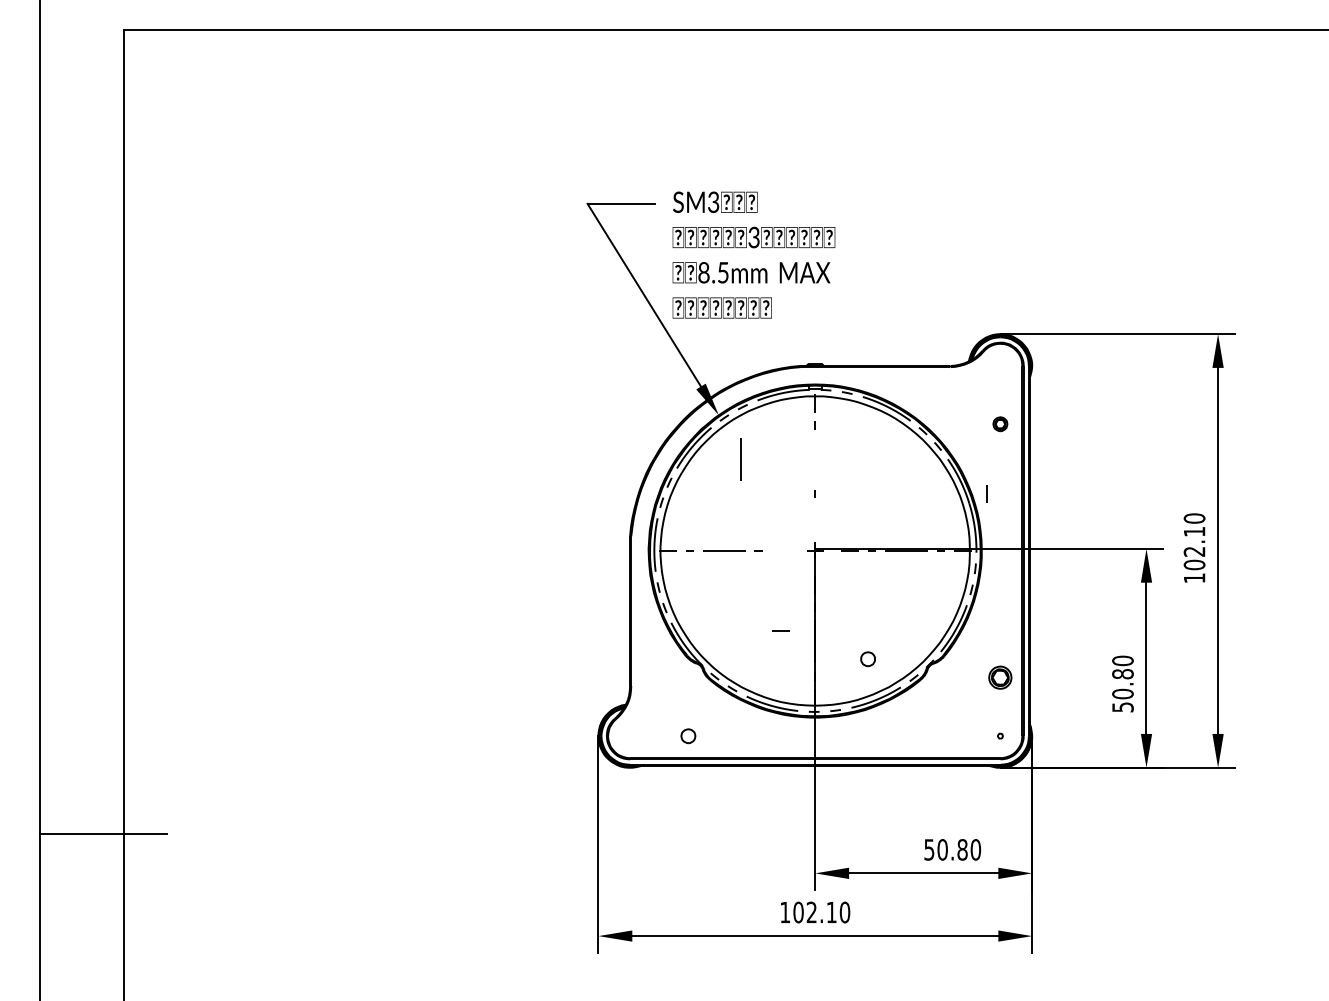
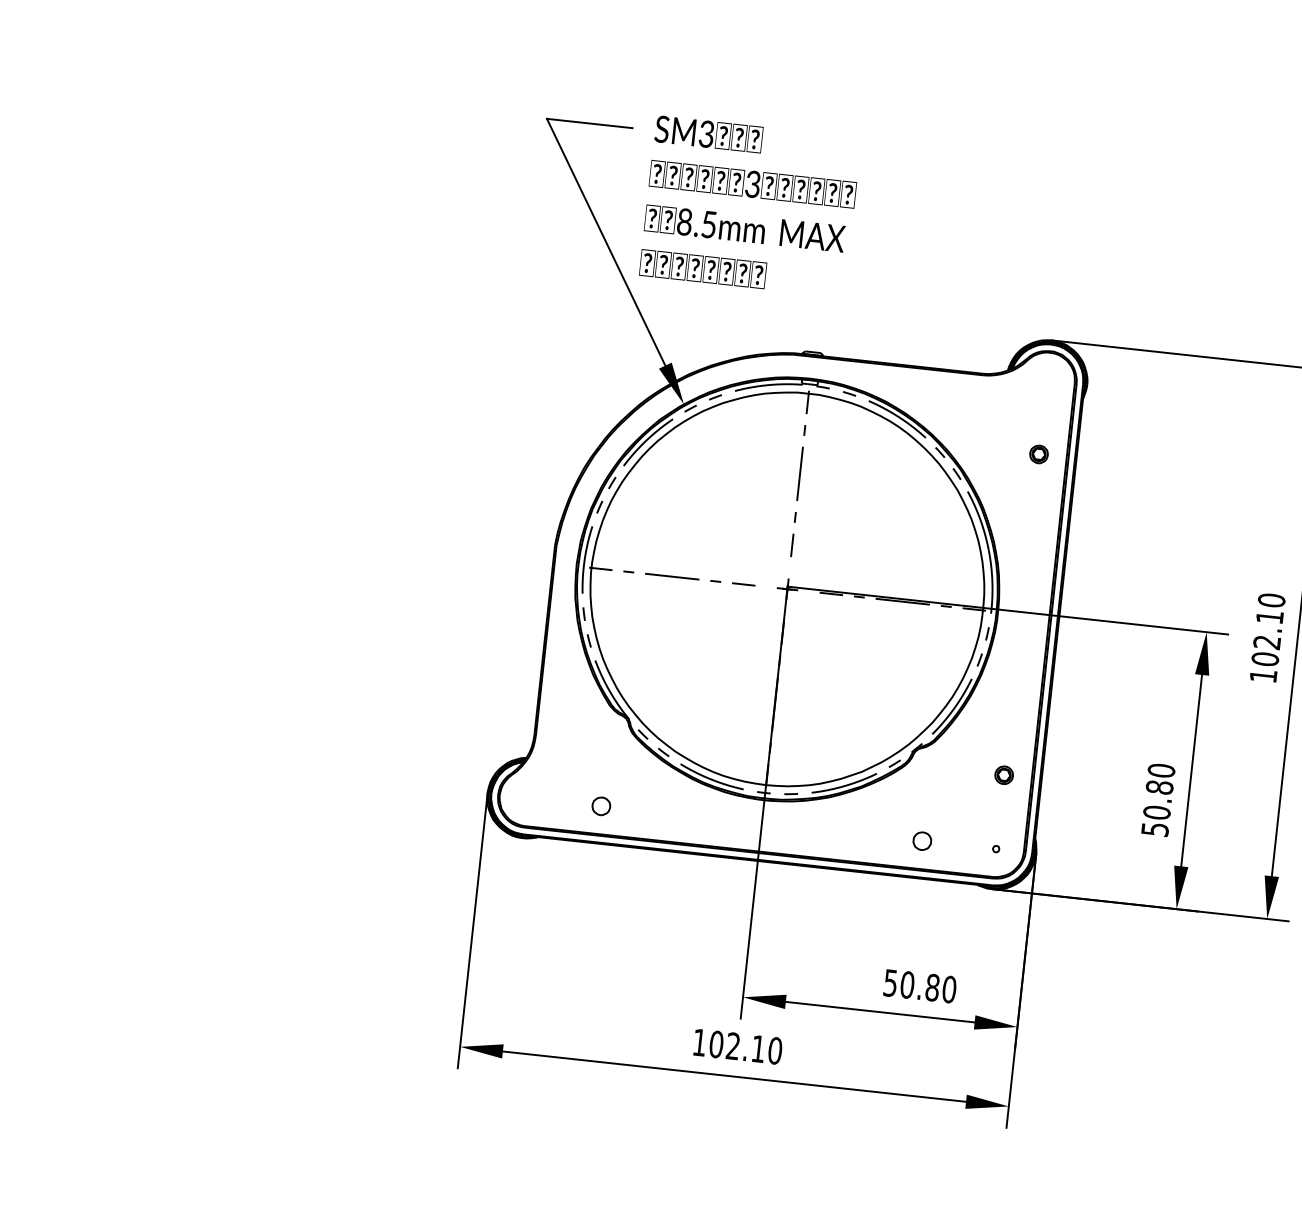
line: (740, 459) -> (798, 473), moved
line: (986, 493) -> (791, 544), moved
line: (780, 630) -> (743, 583), moved
part: (867, 659) -> (921, 841), moved
part: (1000, 677) -> (1004, 774), size x0.62

